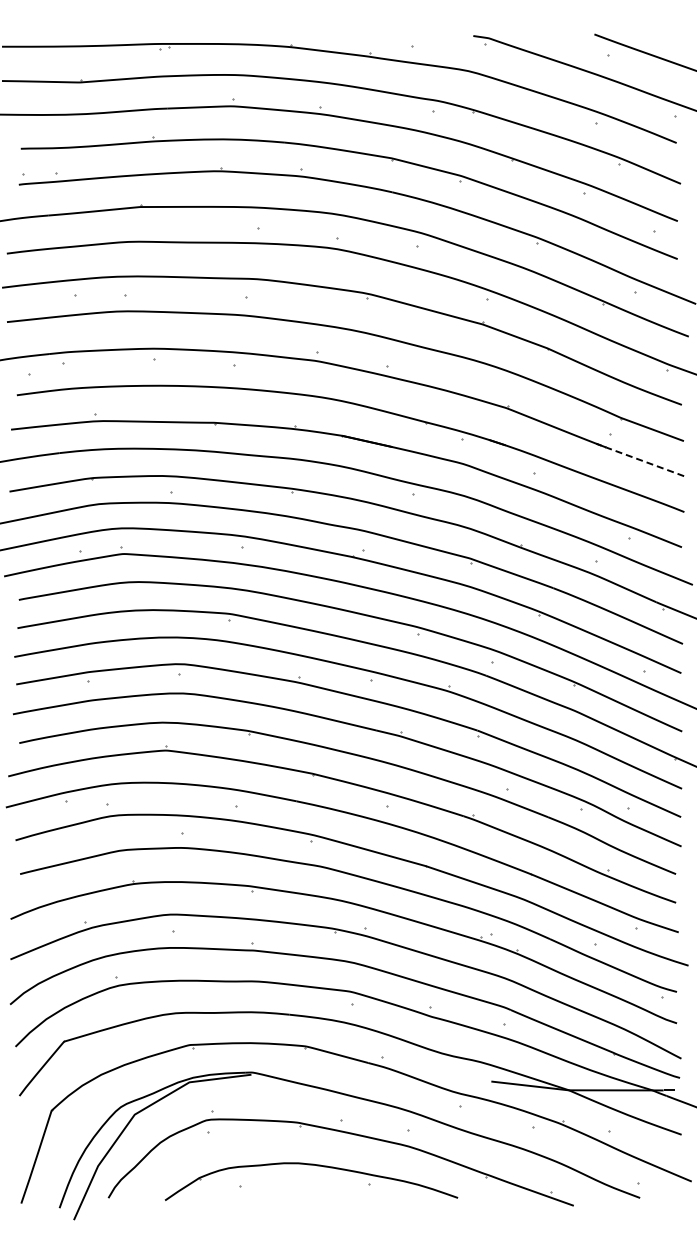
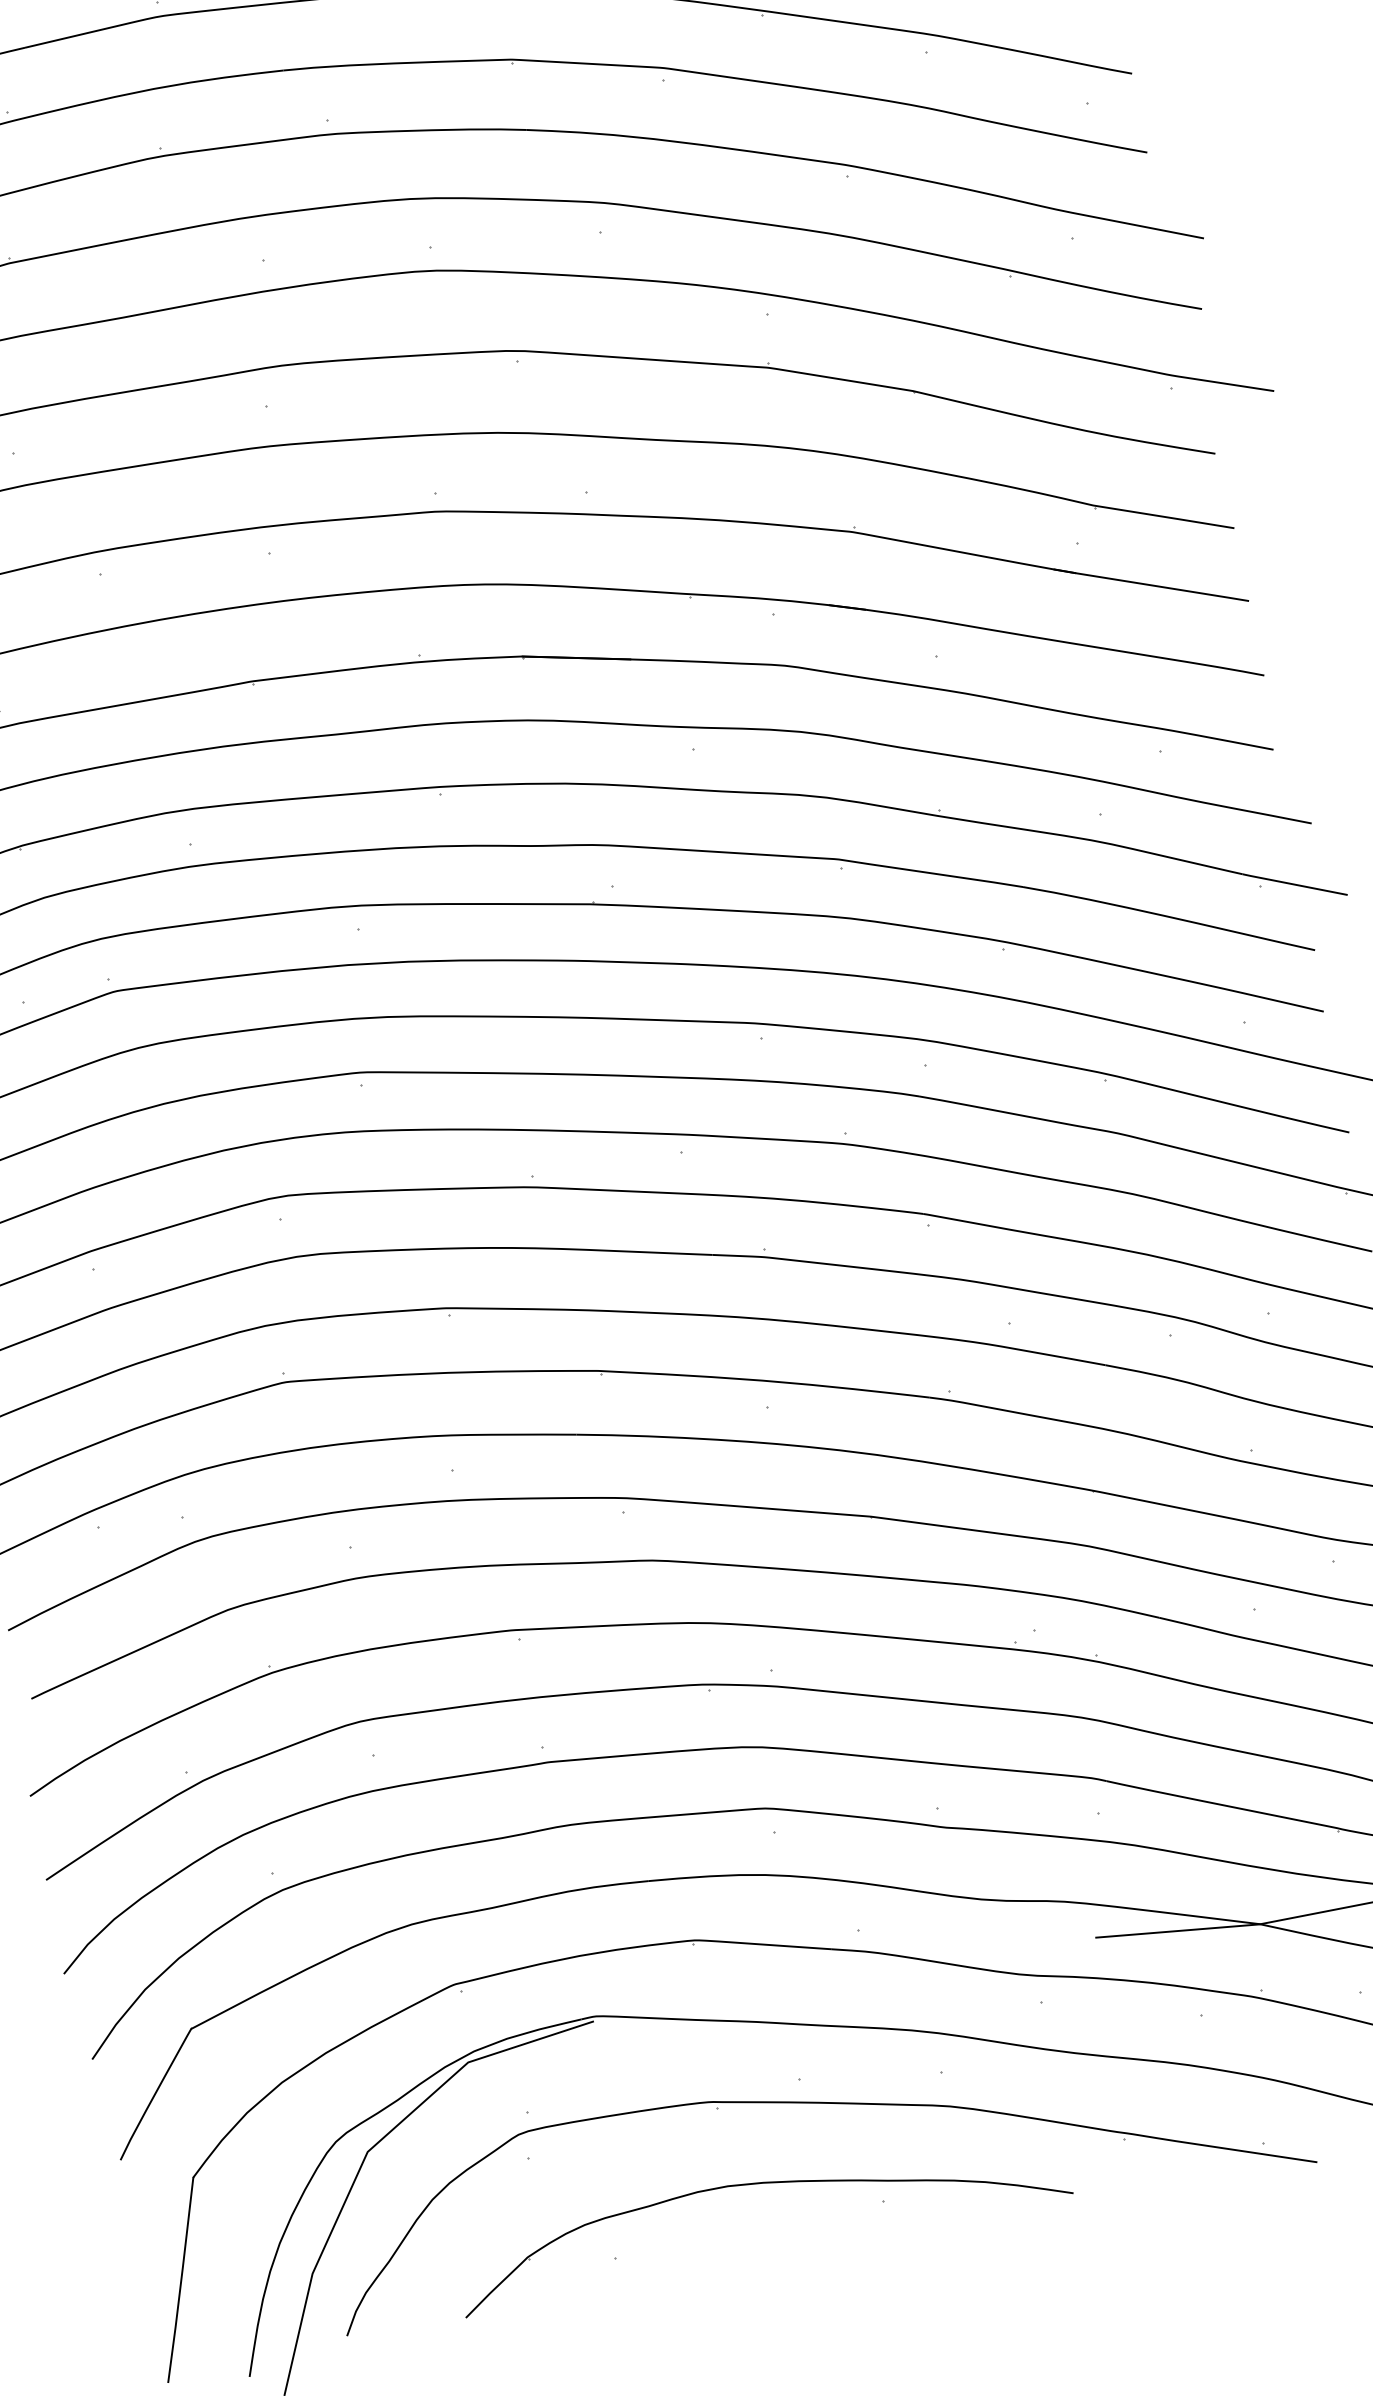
line: (640, 459) -> (1151, 584), dashed -> solid

